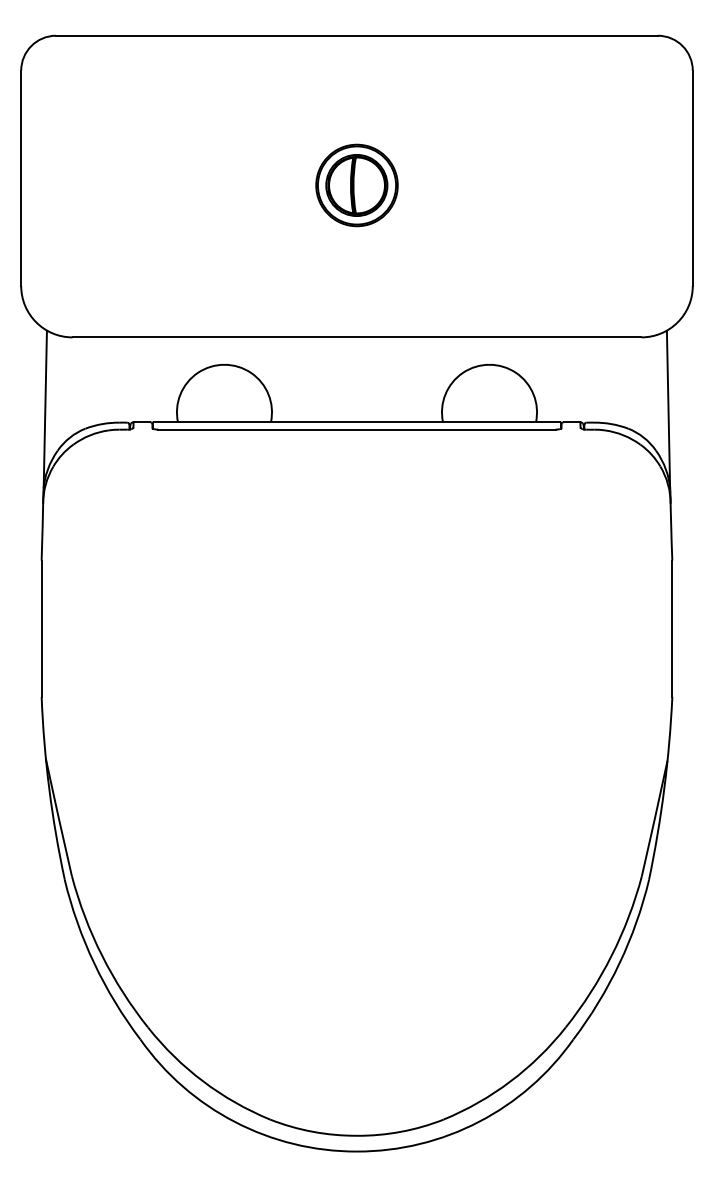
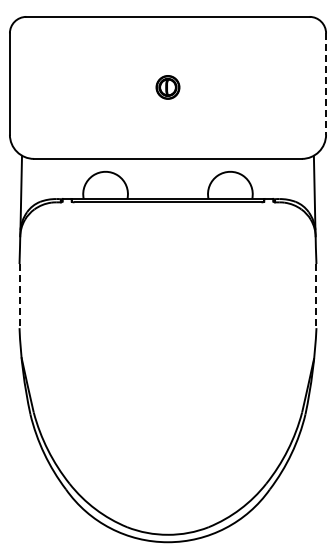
line: (693, 179) -> (326, 84), solid -> dashed
part: (355, 185) -> (167, 87), size x0.6
line: (41, 629) -> (19, 296), solid -> dashed
line: (672, 629) -> (316, 296), solid -> dashed

